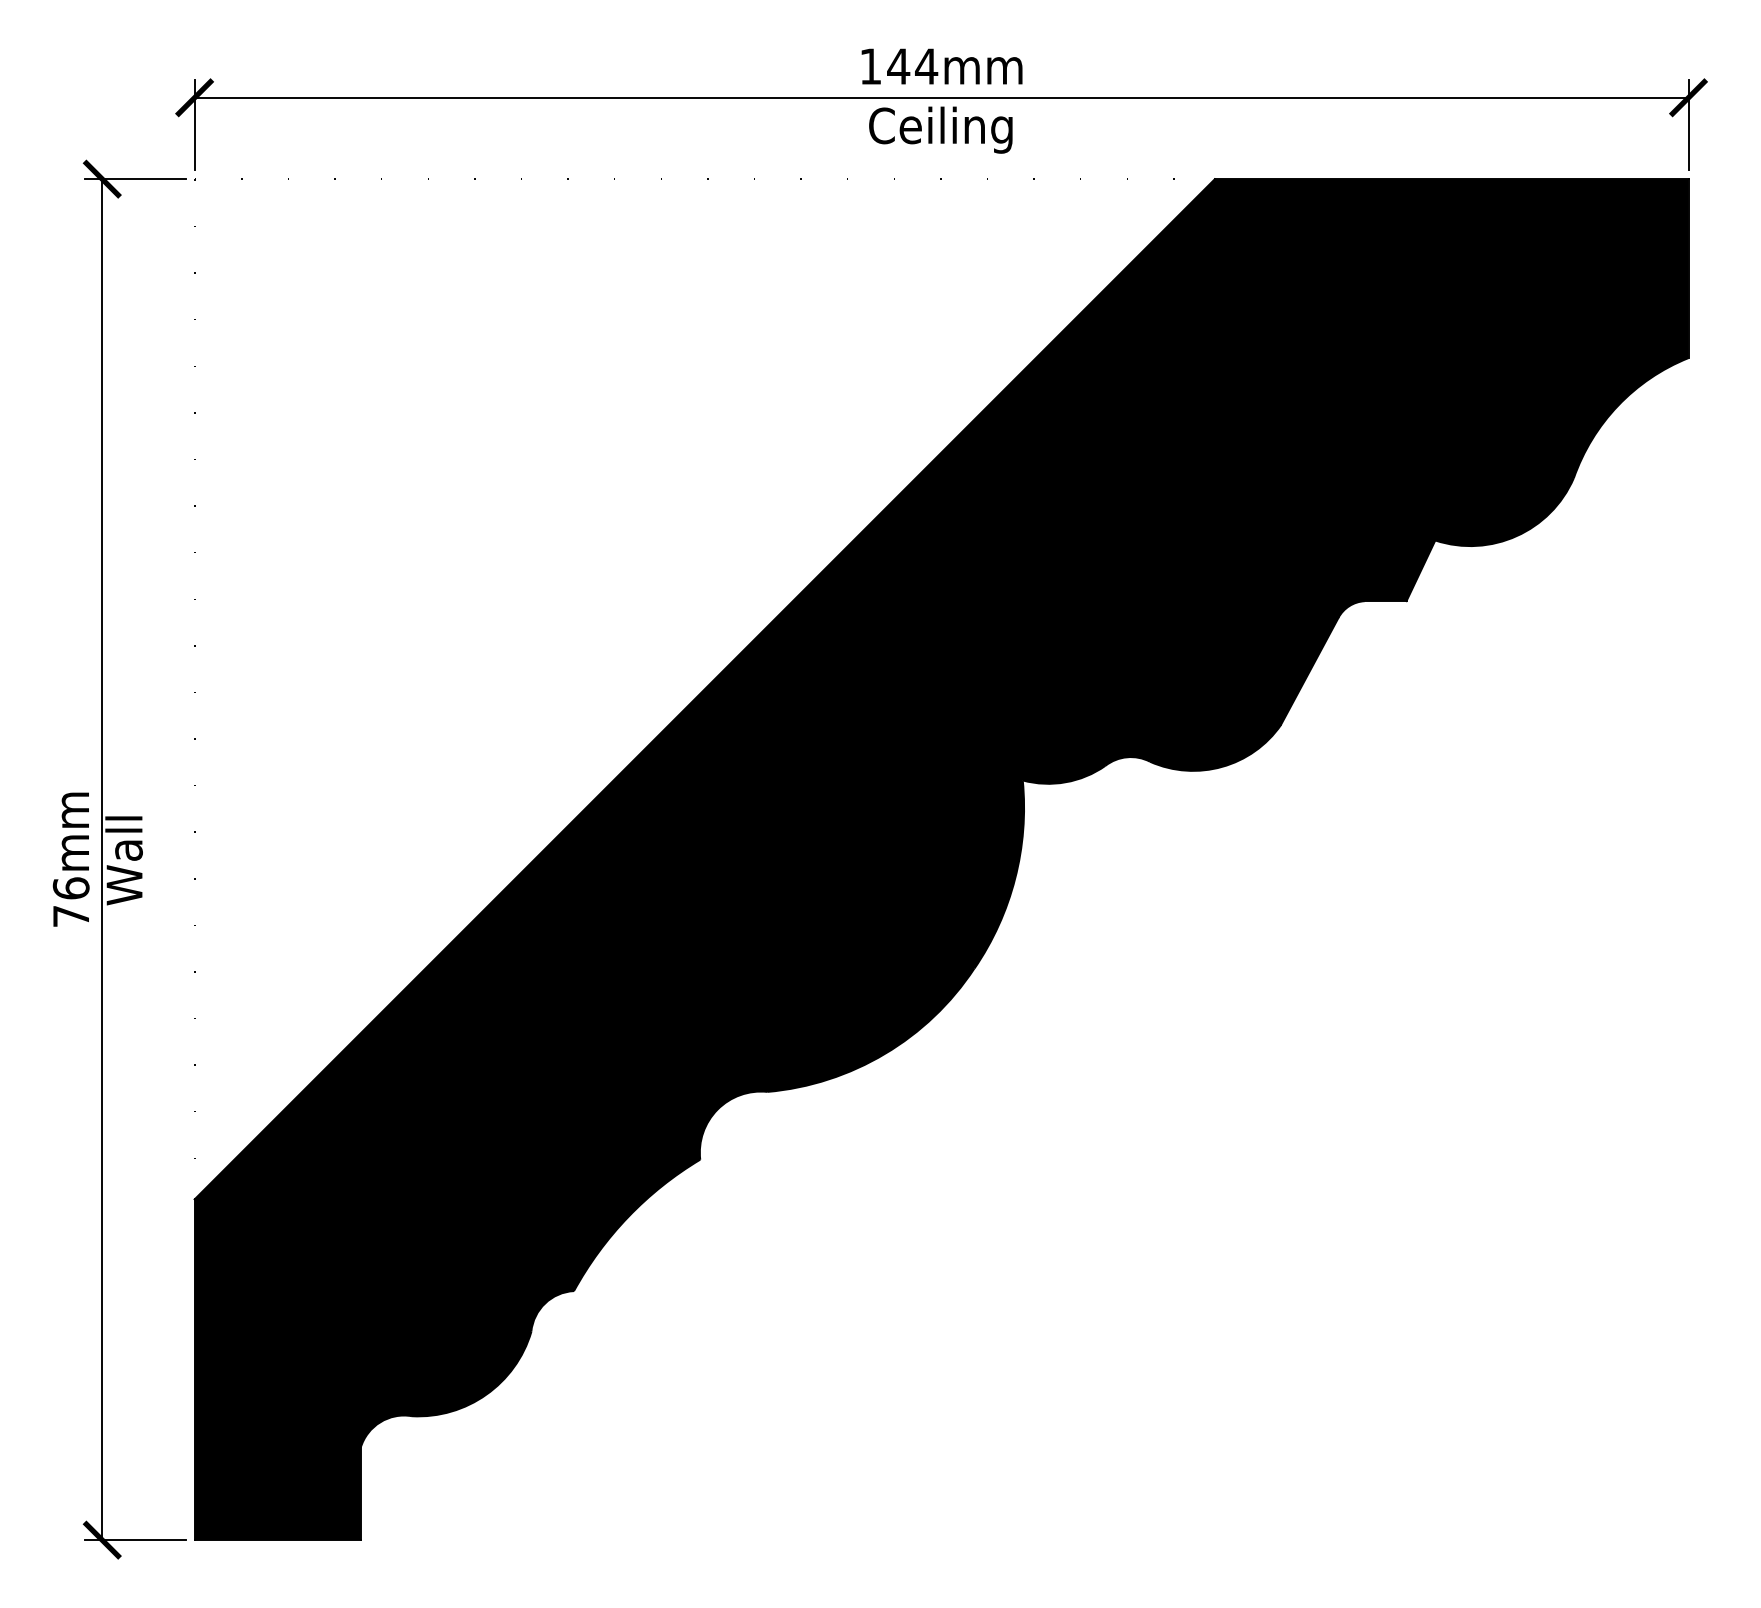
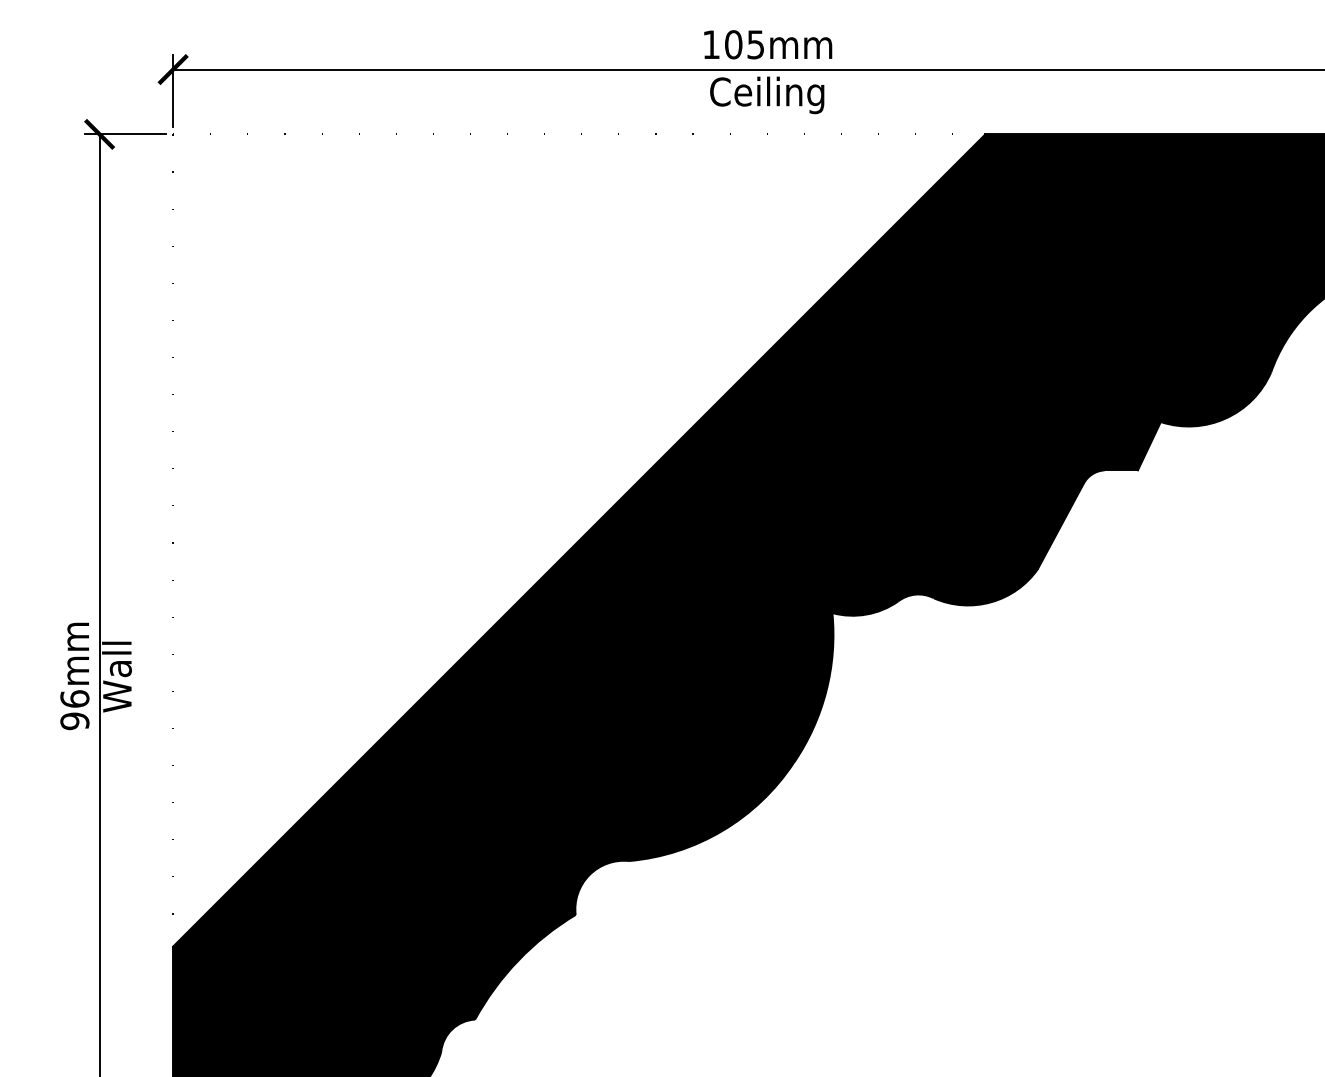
text: (912, 66) -> (744, 44), 144mm -> 105mm
text: (70, 916) -> (74, 721), 76mm -> 96mm

